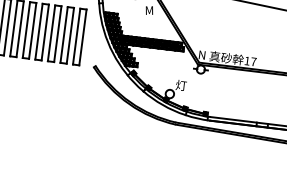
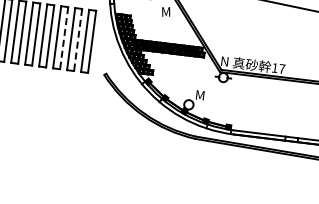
line: (58, 34) -> (64, 38), solid -> dashed
line: (70, 36) -> (78, 40), solid -> dashed
text: (181, 85) -> (201, 95), 灯 -> M

